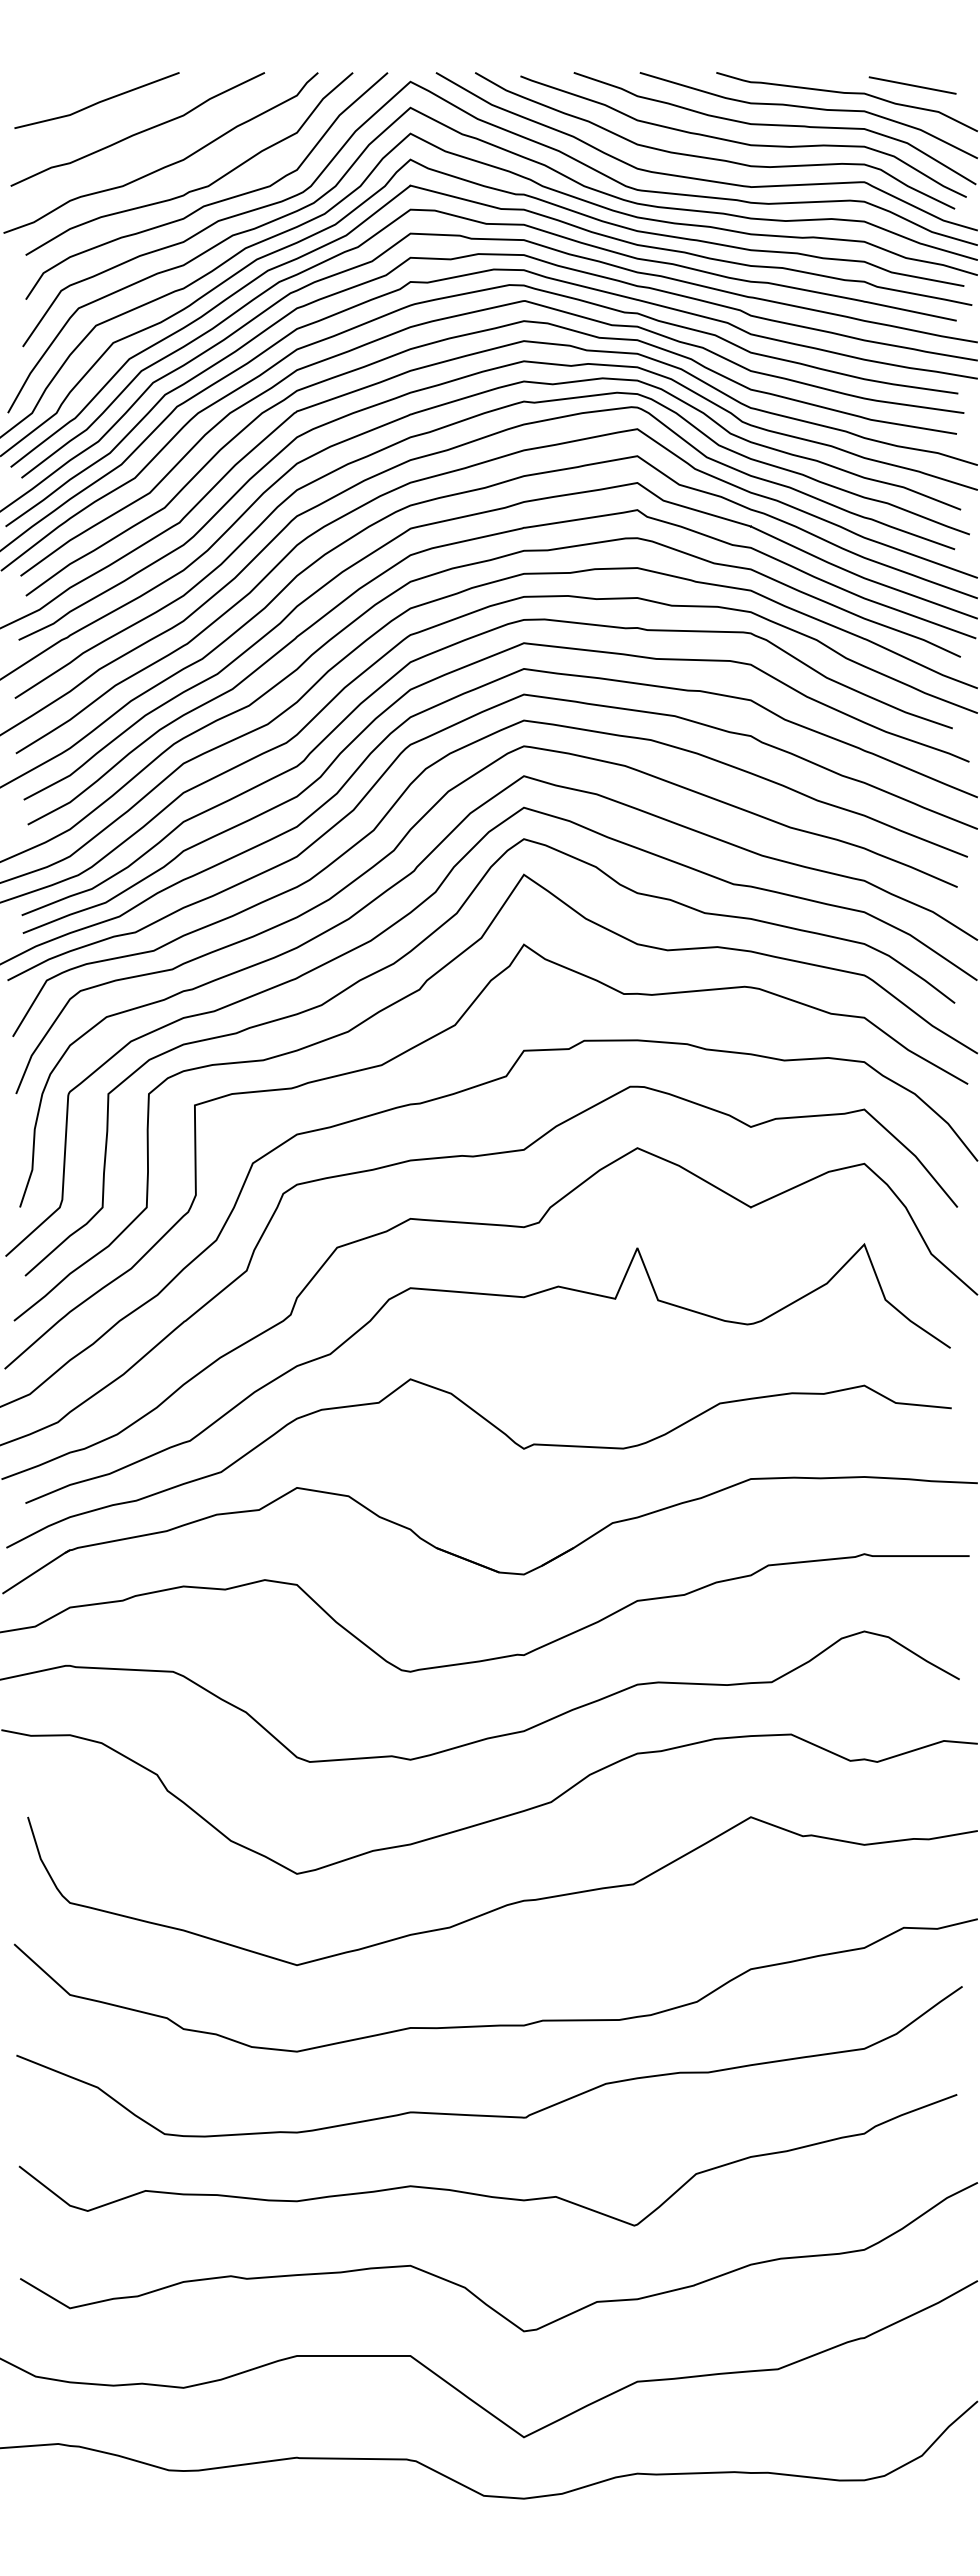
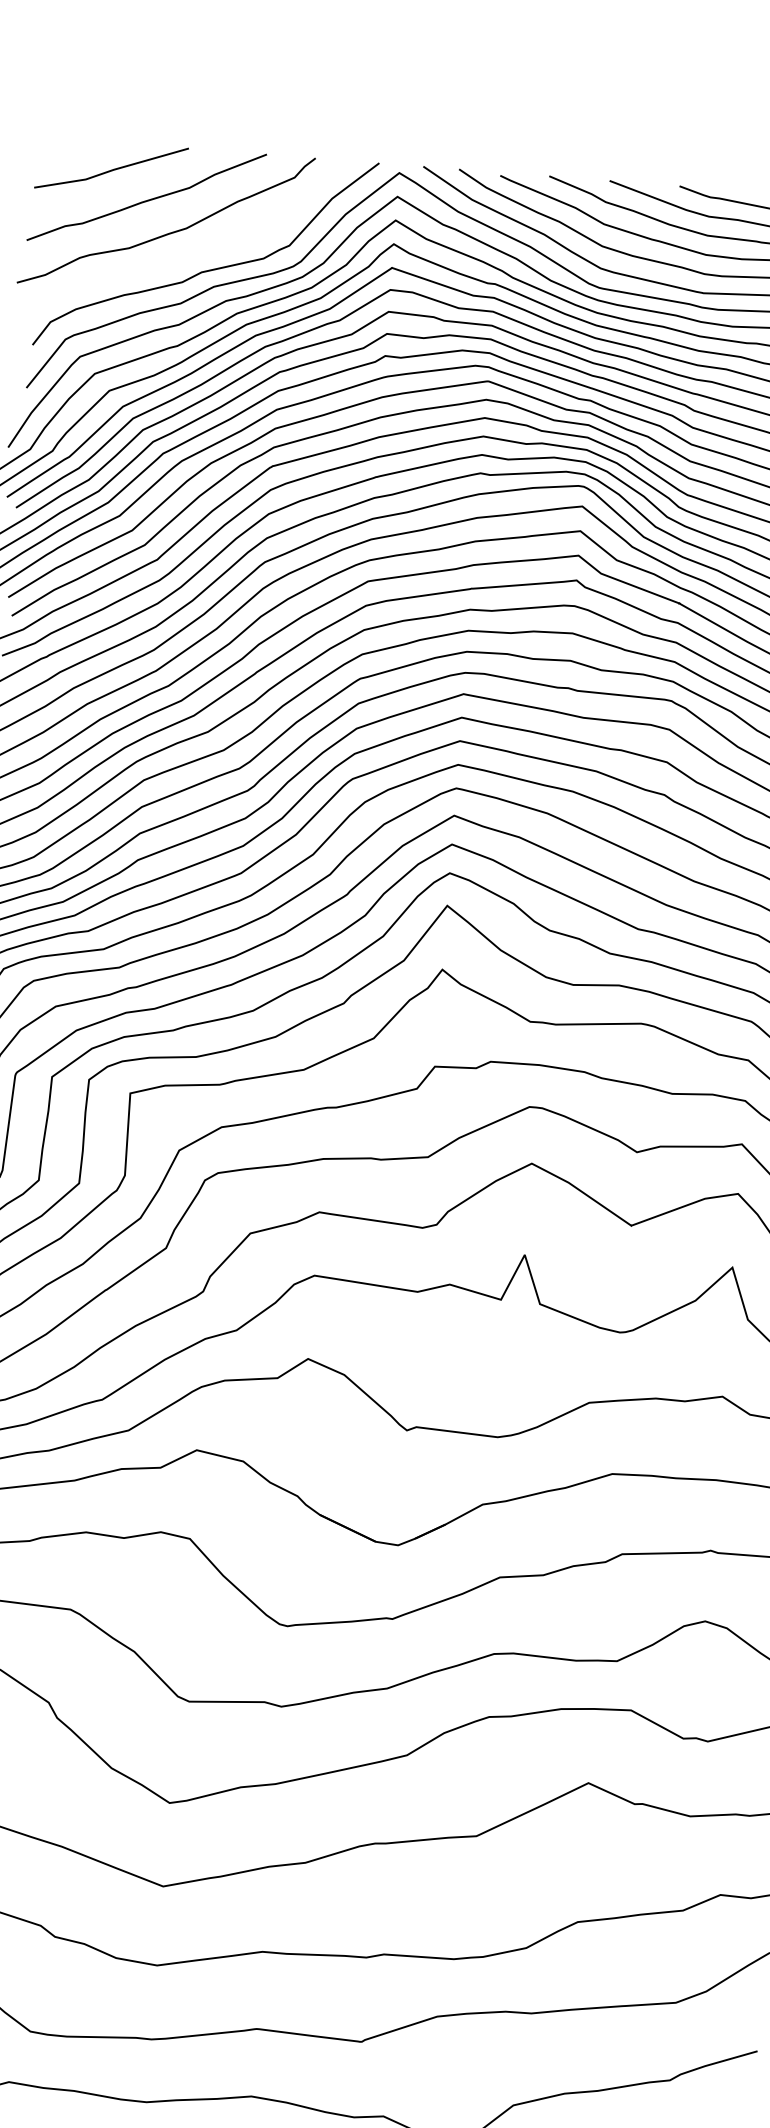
curve: (196, 188) -> (196, 255), removed

